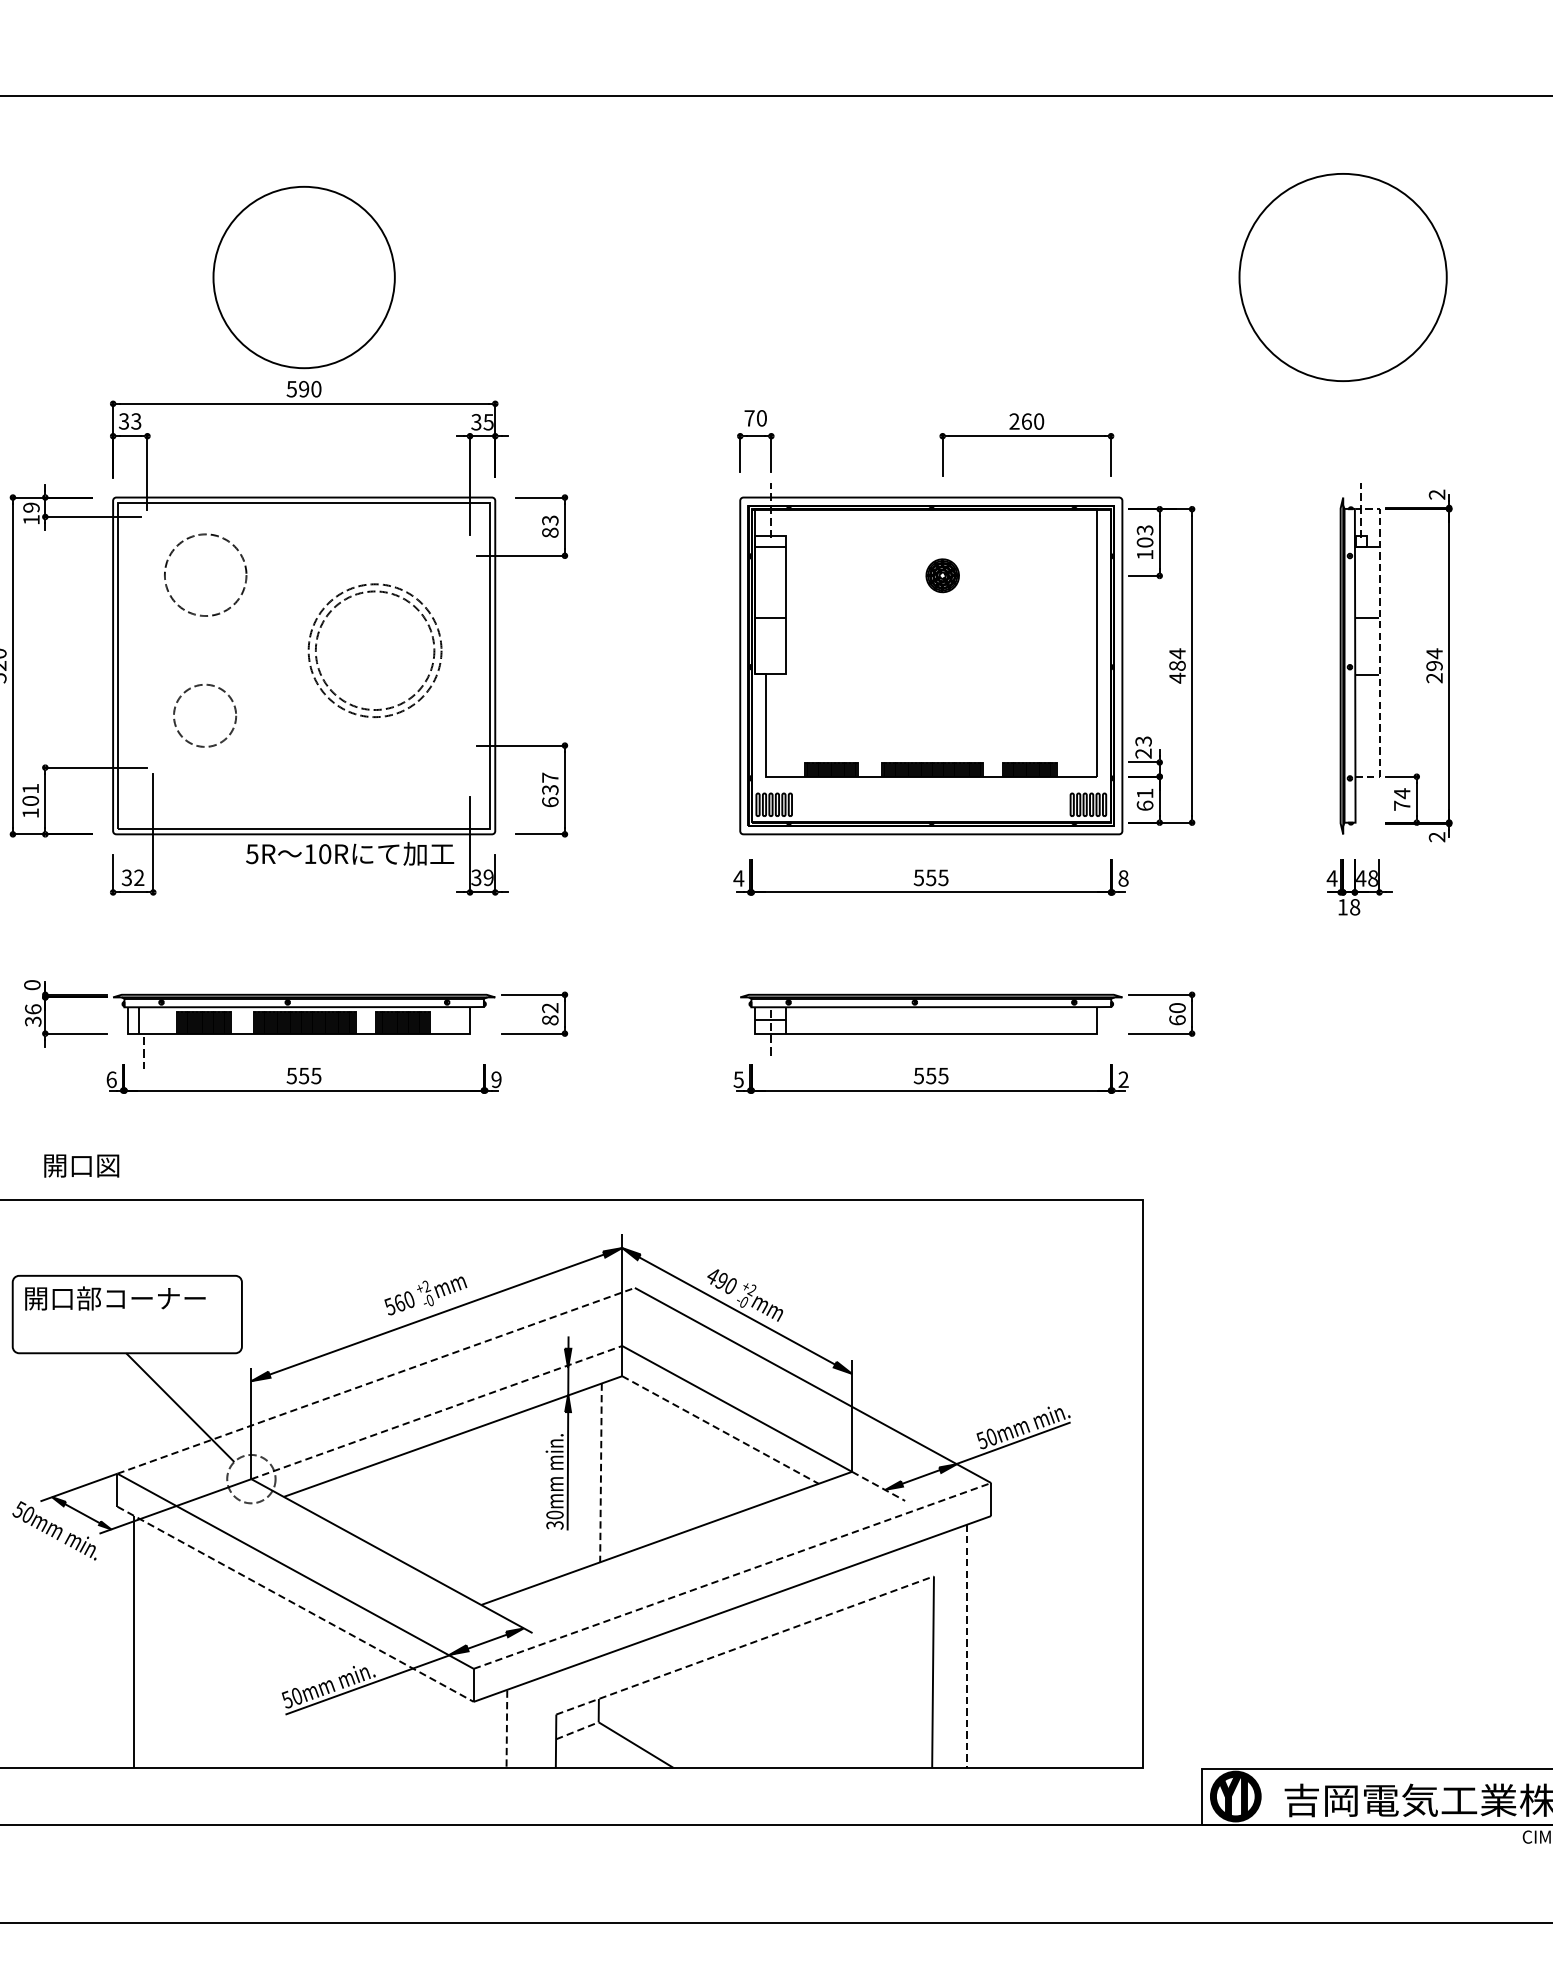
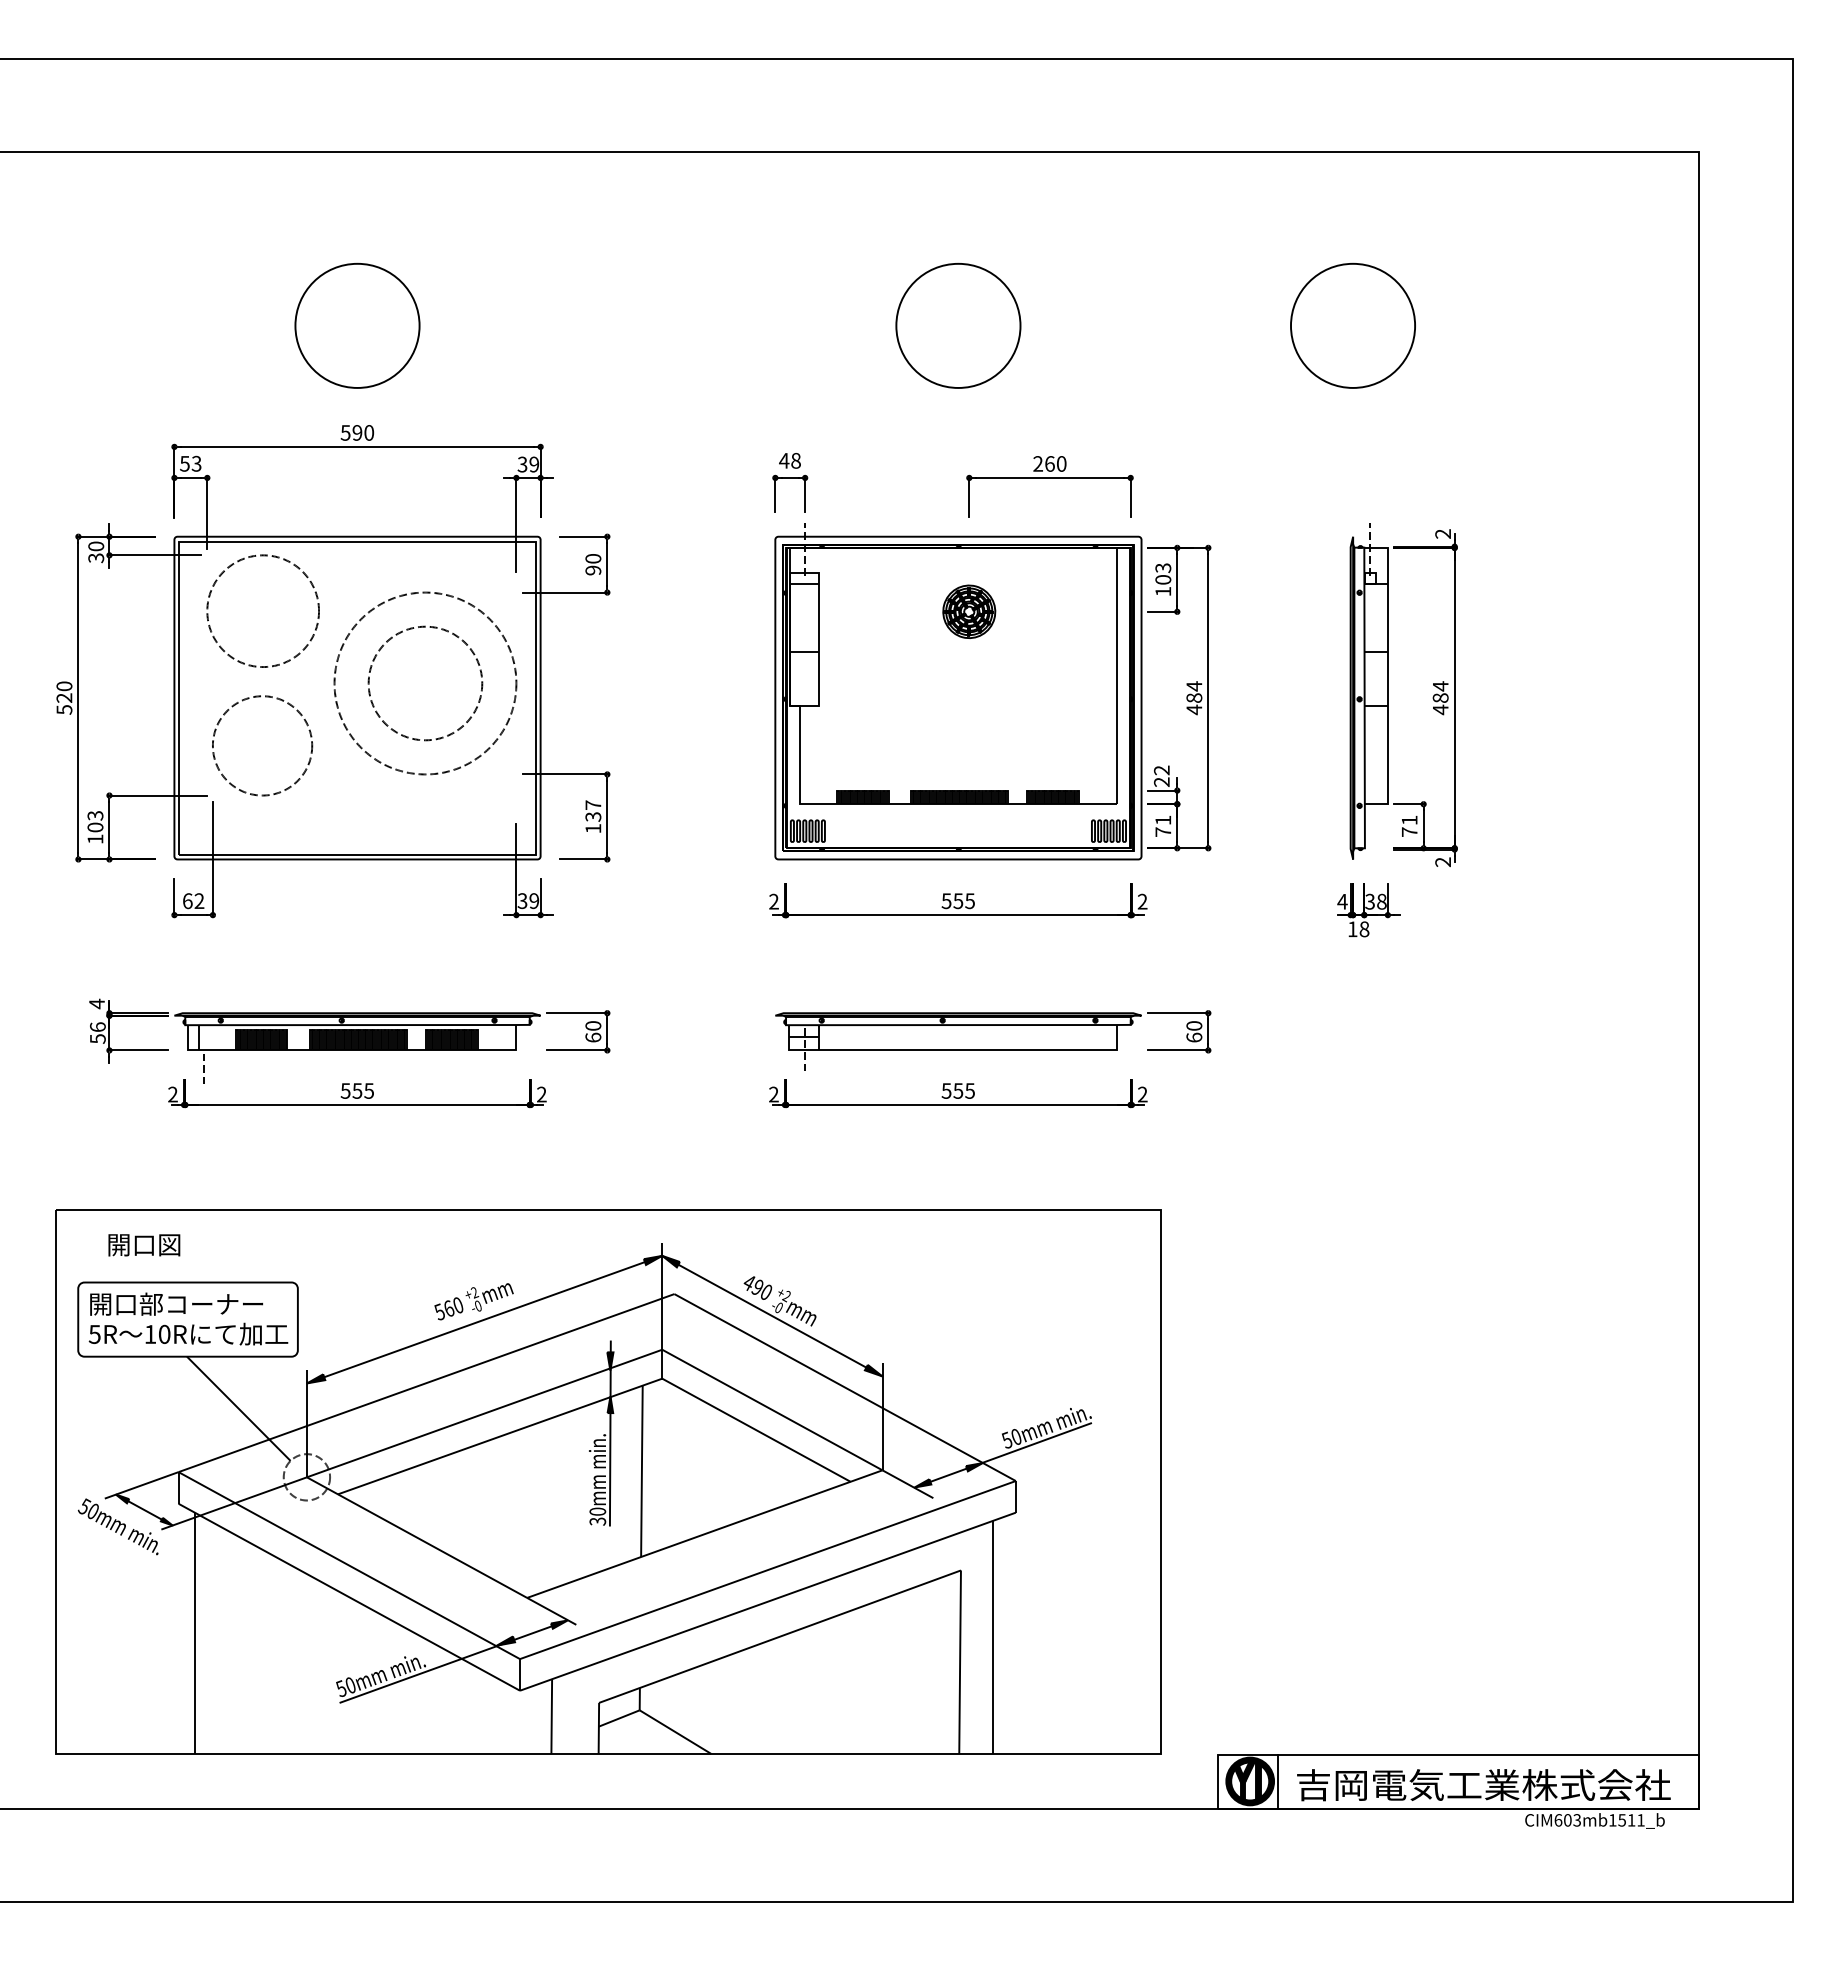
circle: (304, 277) -> (357, 325), size x0.71
circle: (931, 277) -> (958, 325), added
circle: (1342, 277) -> (1352, 325), size x0.62
text: (755, 417) -> (789, 460), 70 -> 48
text: (123, 421) -> (184, 463), 33 -> 53
text: (488, 422) -> (534, 464), 35 -> 39
text: (31, 514) -> (96, 552), 19 -> 30
text: (550, 526) -> (593, 564), 83 -> 90
circle: (205, 574) -> (262, 610), size x1.43
part: (942, 575) -> (969, 611), size x1.67
line: (1379, 642) -> (1387, 675), dashed -> solid
circle: (375, 650) -> (425, 683), size x1.43
text: (1434, 672) -> (1440, 704), 294 -> 484
circle: (205, 715) -> (262, 745), size x1.67
text: (1143, 741) -> (1161, 770), 23 -> 22
text: (30, 788) -> (95, 815), 101 -> 103
text: (1402, 793) -> (1409, 820), 74 -> 71
text: (550, 802) -> (593, 828), 637 -> 137
text: (1145, 805) -> (1163, 831), 61 -> 71
text: (350, 853) -> (188, 1333), moved
text: (126, 878) -> (187, 901), 32 -> 62
text: (738, 878) -> (773, 901), 4 -> 2
text: (1123, 878) -> (1142, 901), 8 -> 2
text: (1361, 878) -> (1370, 901), 48 -> 38
text: (31, 984) -> (96, 1003), 0 -> 4
text: (550, 1013) -> (593, 1031), 82 -> 60
text: (32, 1021) -> (97, 1038), 36 -> 56
text: (111, 1079) -> (172, 1094), 6 -> 2
text: (496, 1079) -> (541, 1094), 9 -> 2
text: (738, 1079) -> (773, 1094), 5 -> 2
text: (81, 1166) -> (144, 1245), moved
line: (376, 1380) -> (426, 1382), dashed -> solid
line: (436, 1412) -> (484, 1413), dashed -> solid
line: (720, 1430) -> (756, 1430), dashed -> solid
line: (600, 1473) -> (641, 1471), dashed -> solid
line: (878, 1486) -> (907, 1484), dashed -> solid
line: (733, 1575) -> (768, 1569), dashed -> solid
line: (295, 1604) -> (349, 1597), dashed -> solid
line: (745, 1645) -> (780, 1636), dashed -> solid
line: (967, 1646) -> (993, 1637), dashed -> solid
line: (506, 1729) -> (551, 1717), dashed -> solid
line: (577, 1730) -> (619, 1718), dashed -> solid
line: (1265, 1796) -> (1278, 1781), added

